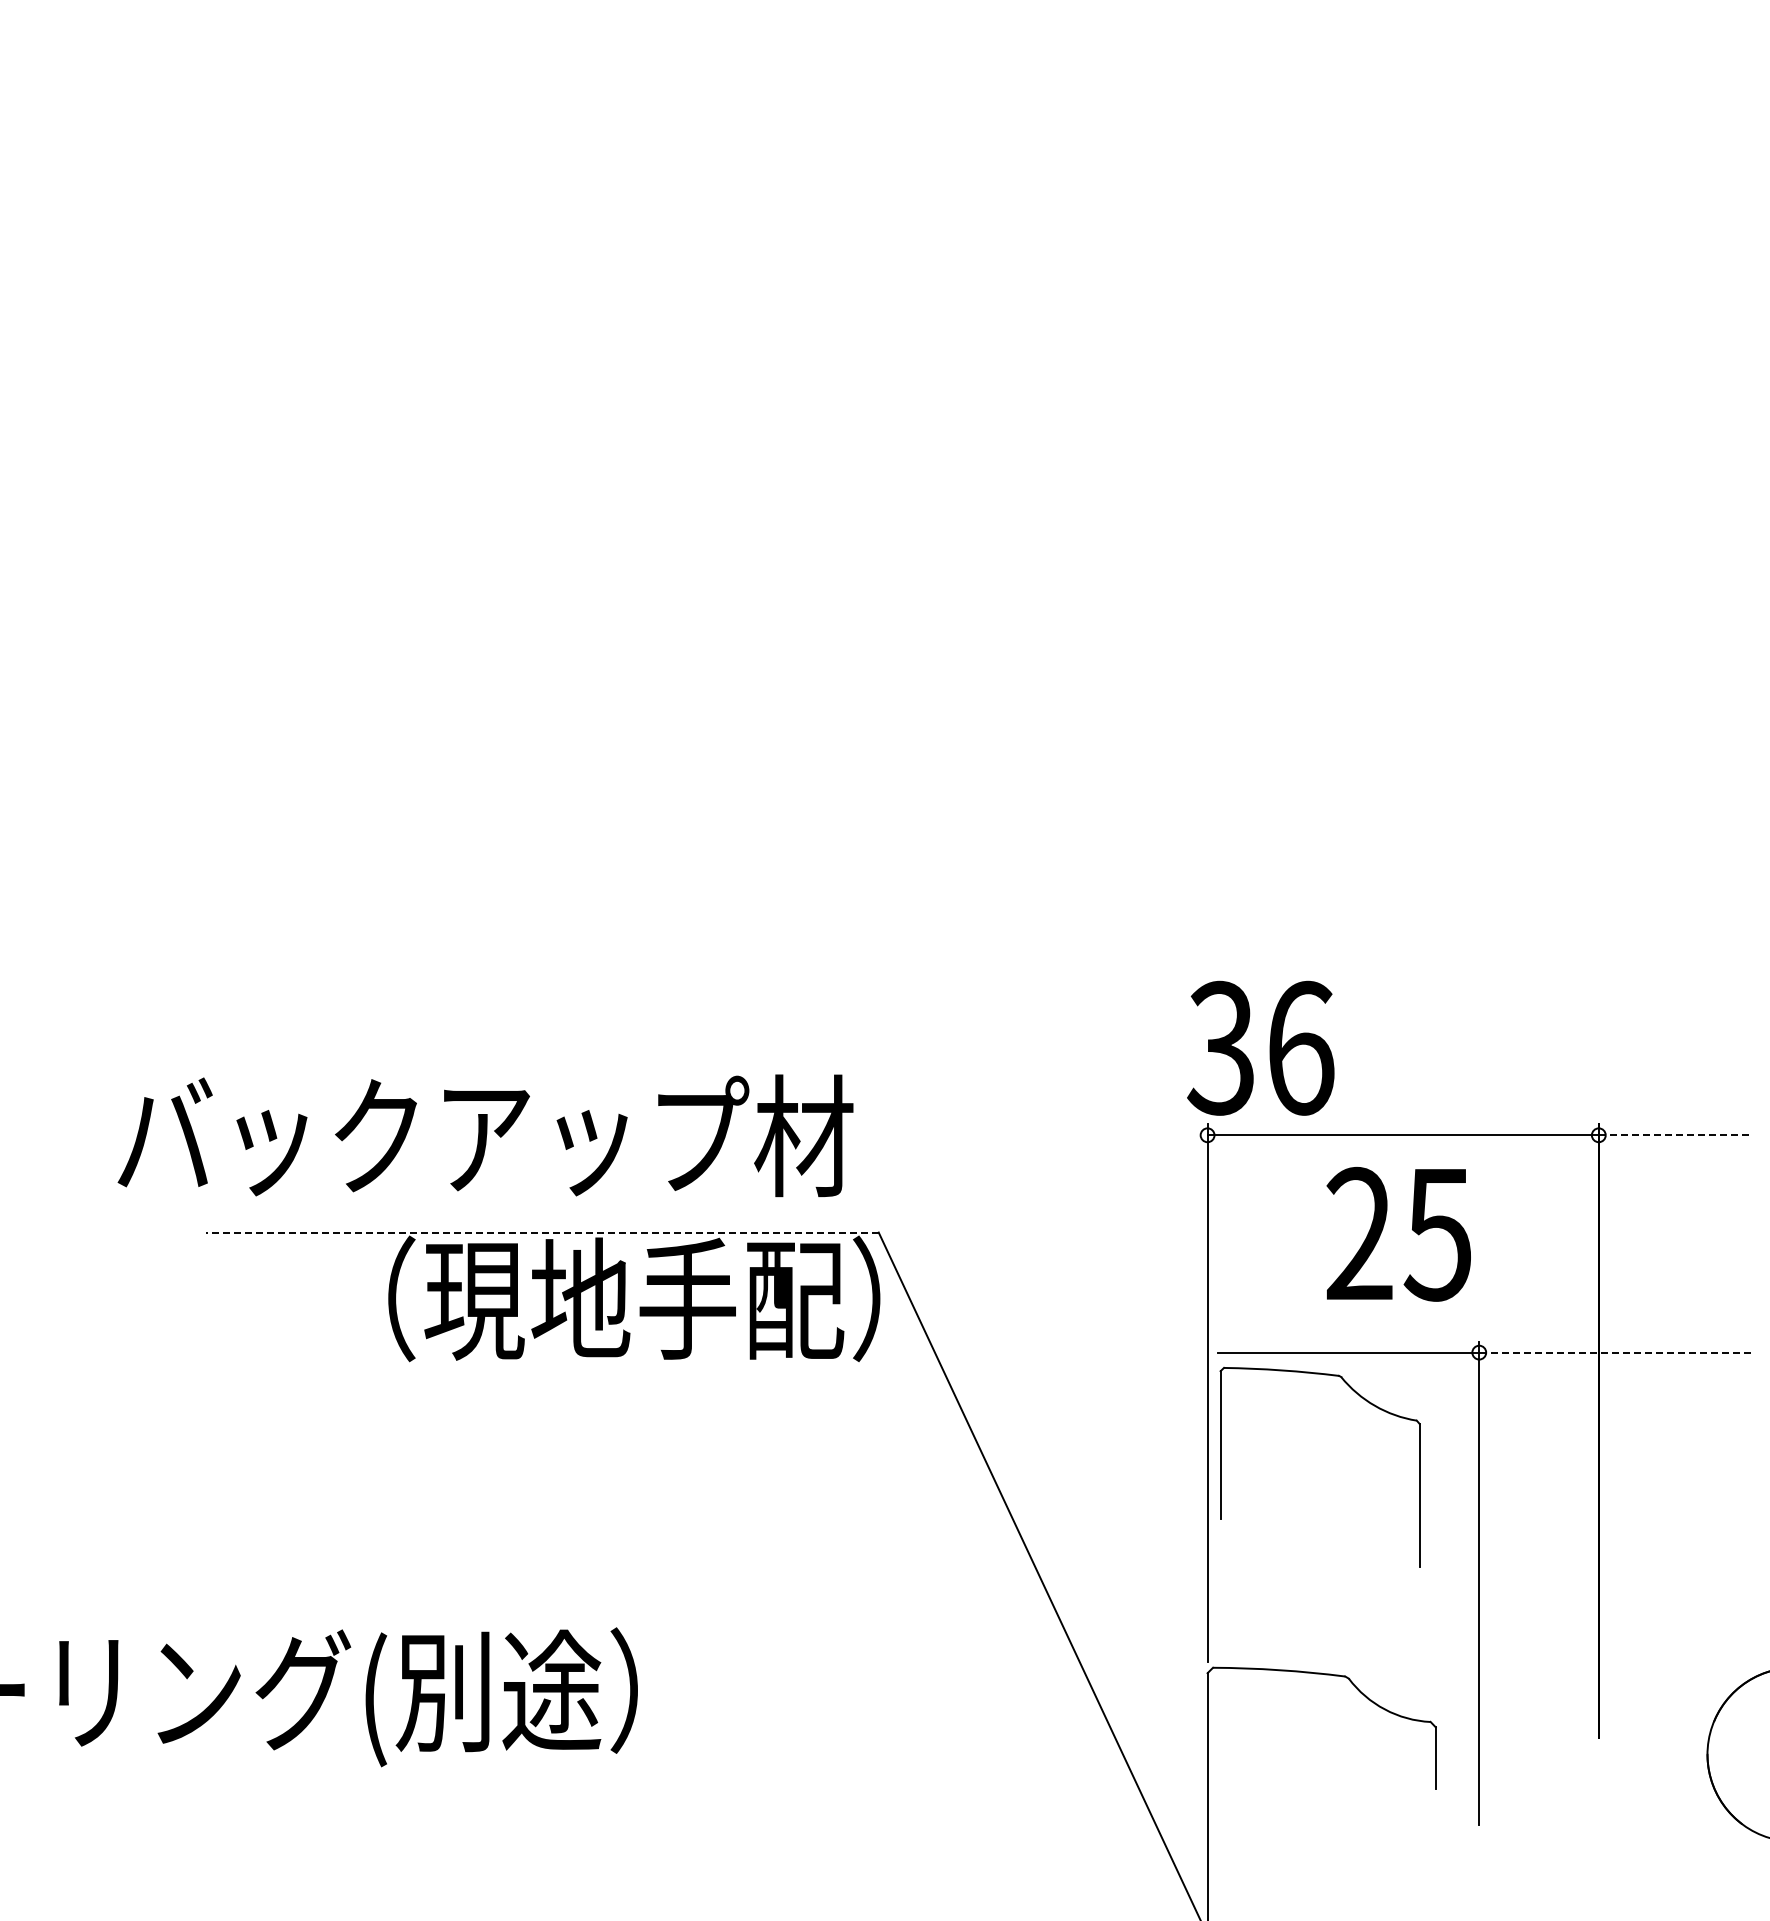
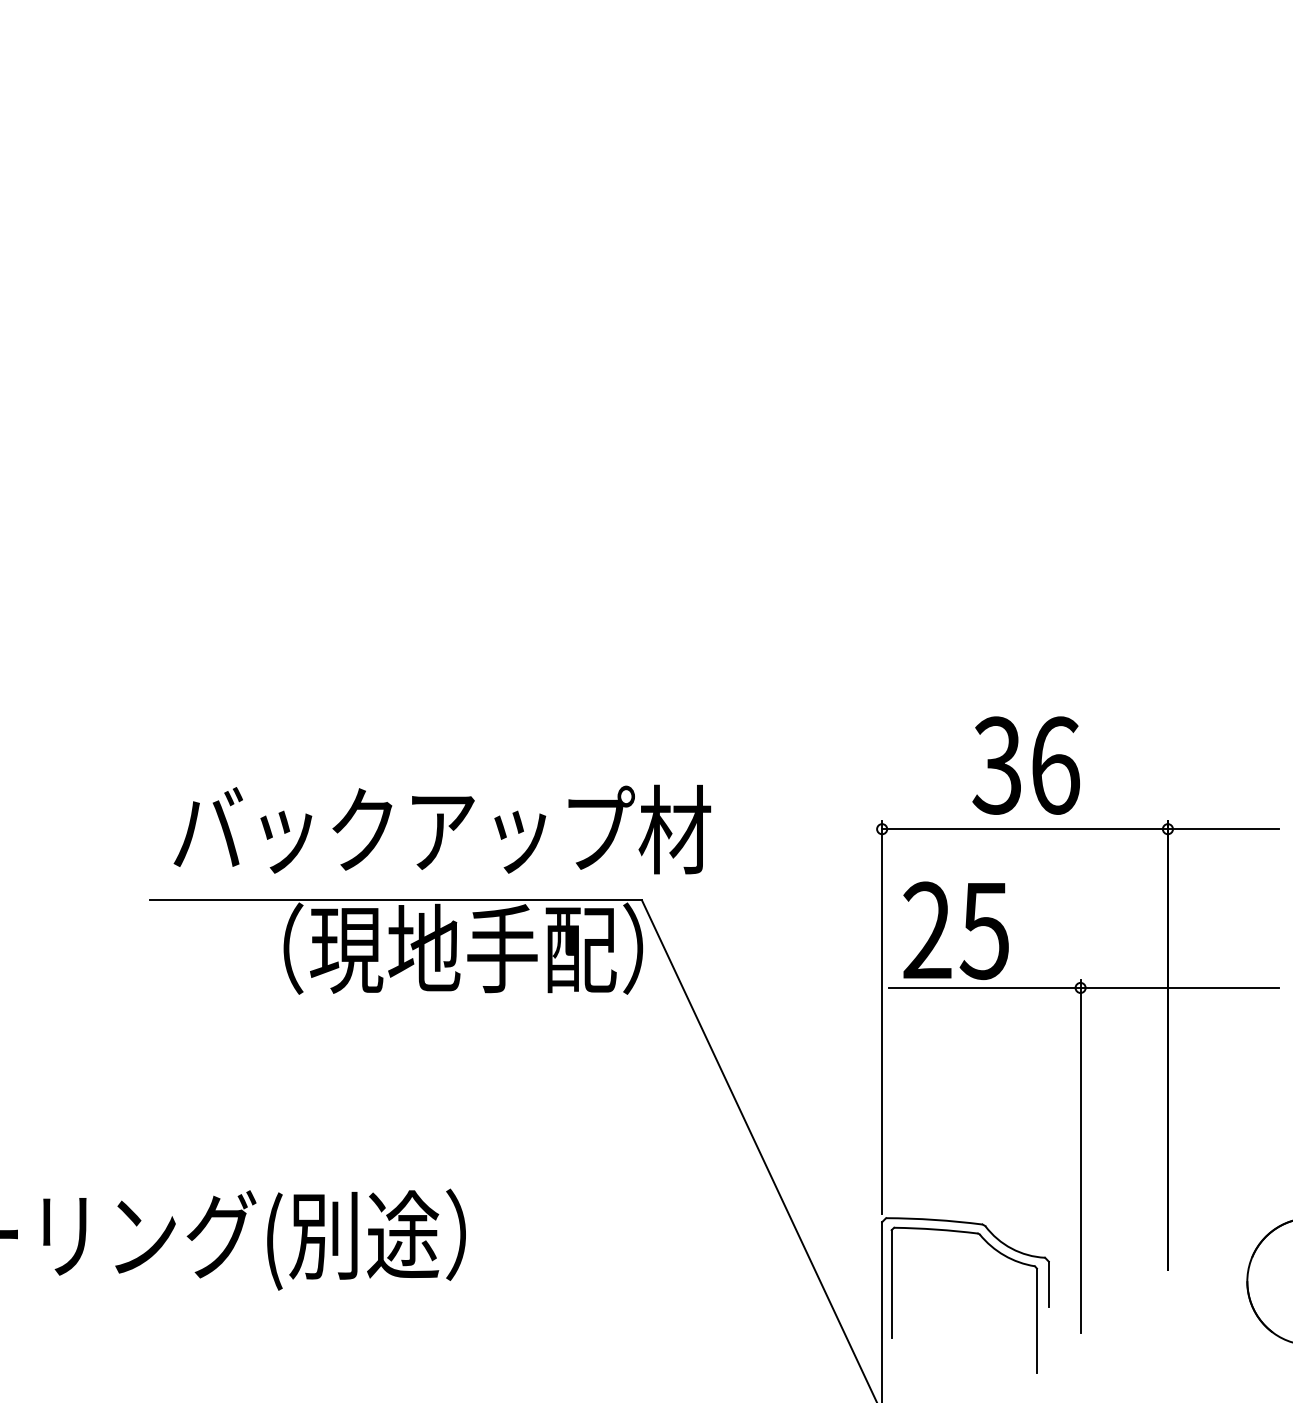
text: (1260, 1047) -> (1025, 765), moved
text: (485, 1135) -> (442, 829), moved
line: (1675, 1135) -> (1223, 829), dashed -> solid
line: (541, 1232) -> (395, 900), dashed -> solid
text: (1398, 1234) -> (955, 930), moved
line: (1615, 1352) -> (1180, 987), dashed -> solid
part: (1364, 1400) -> (996, 1251), moved

